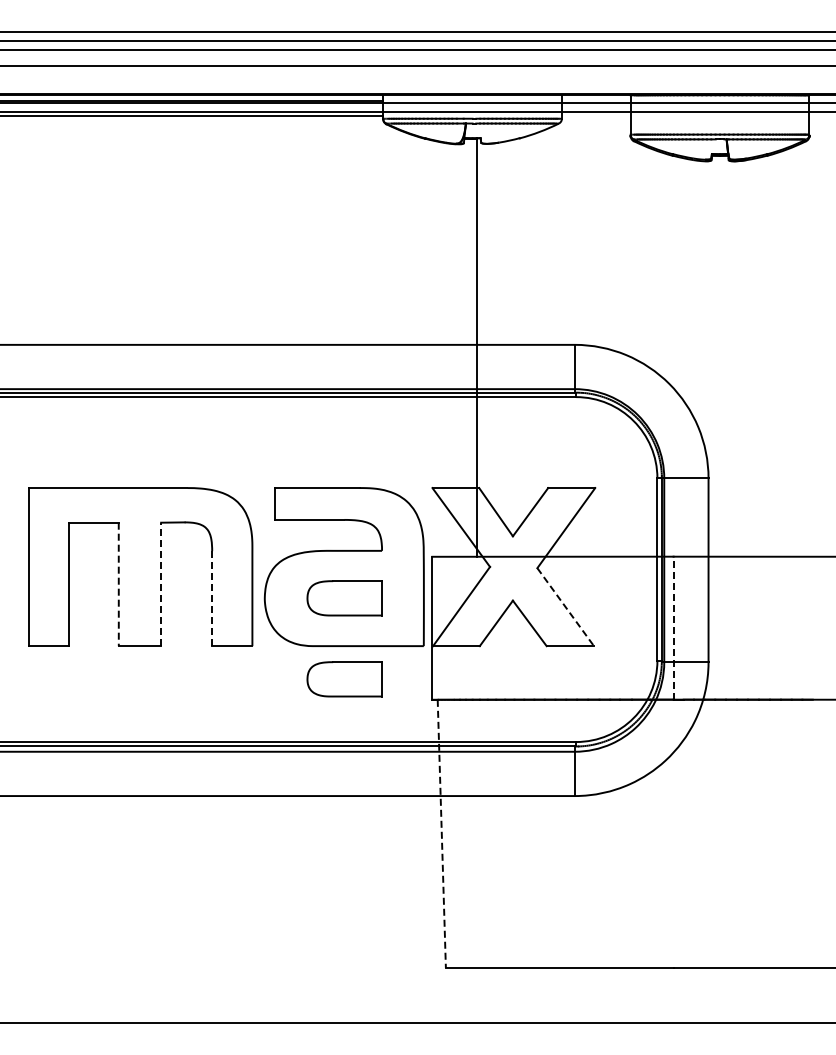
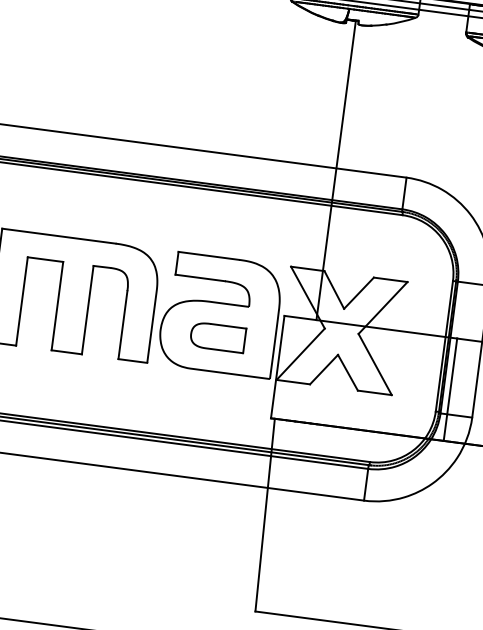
line: (118, 584) -> (57, 306), dashed -> solid
line: (161, 584) -> (87, 310), dashed -> solid
line: (212, 599) -> (123, 325), dashed -> solid
line: (565, 607) -> (375, 364), dashed -> solid
line: (673, 627) -> (450, 389), dashed -> solid
part: (344, 679) -> (210, 395), removed
line: (441, 834) -> (264, 515), dashed -> solid

